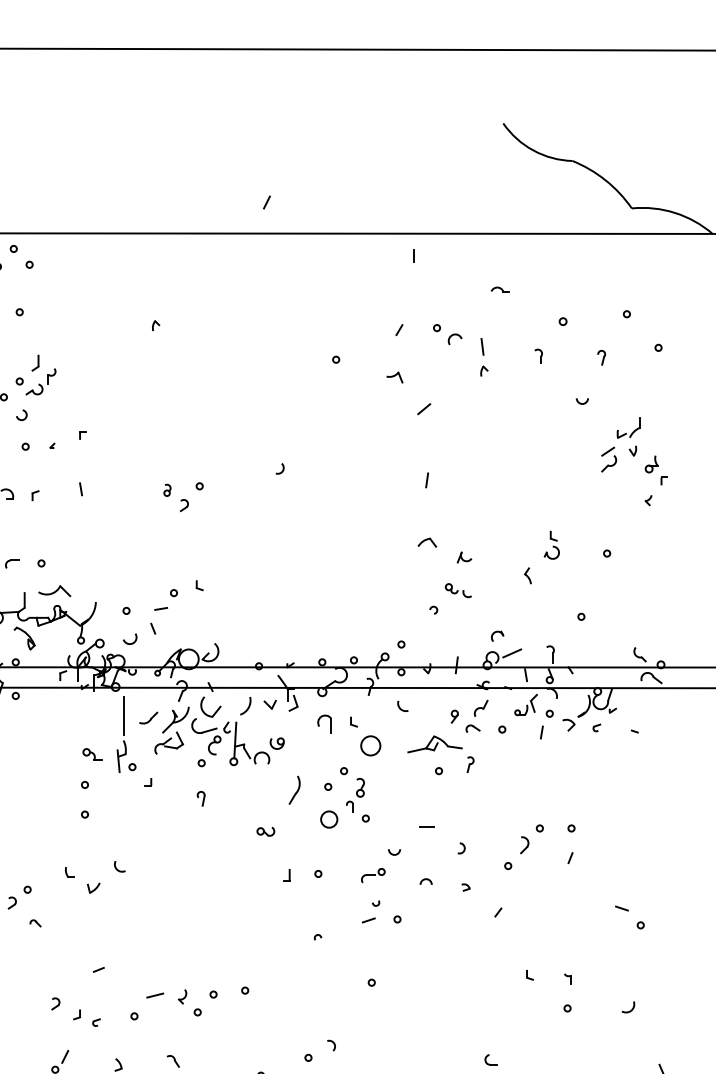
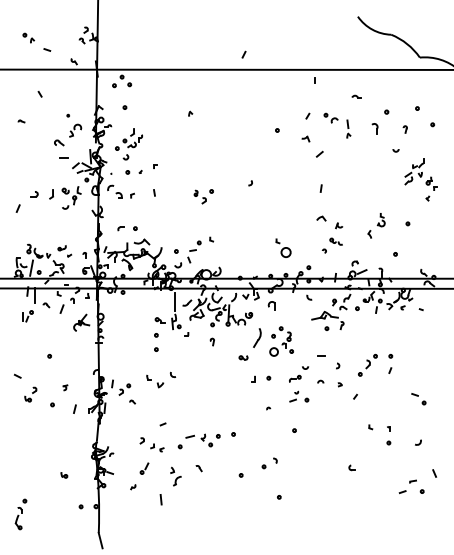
part: (537, 355) -> (374, 128), size x1.6
part: (365, 735) -> (283, 247), moved
part: (294, 789) -> (257, 337), size x1.4

